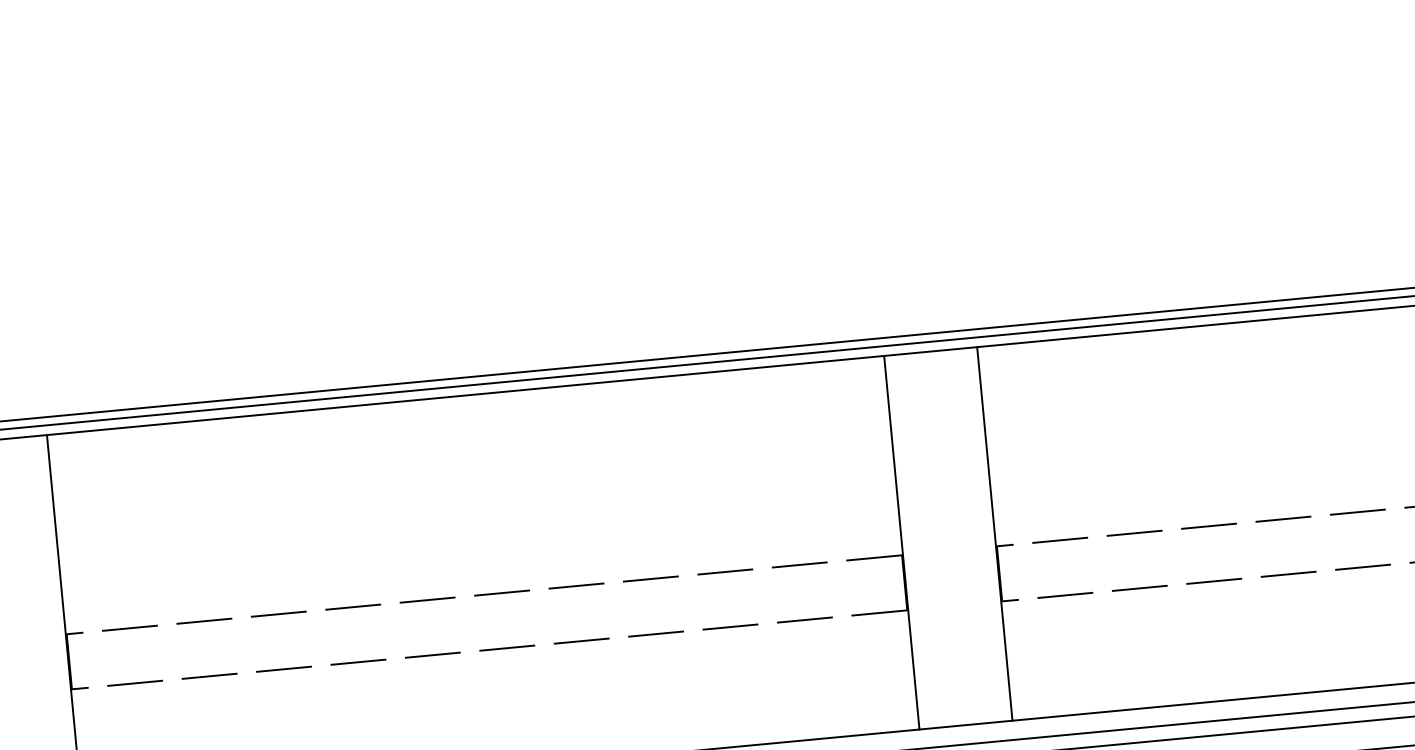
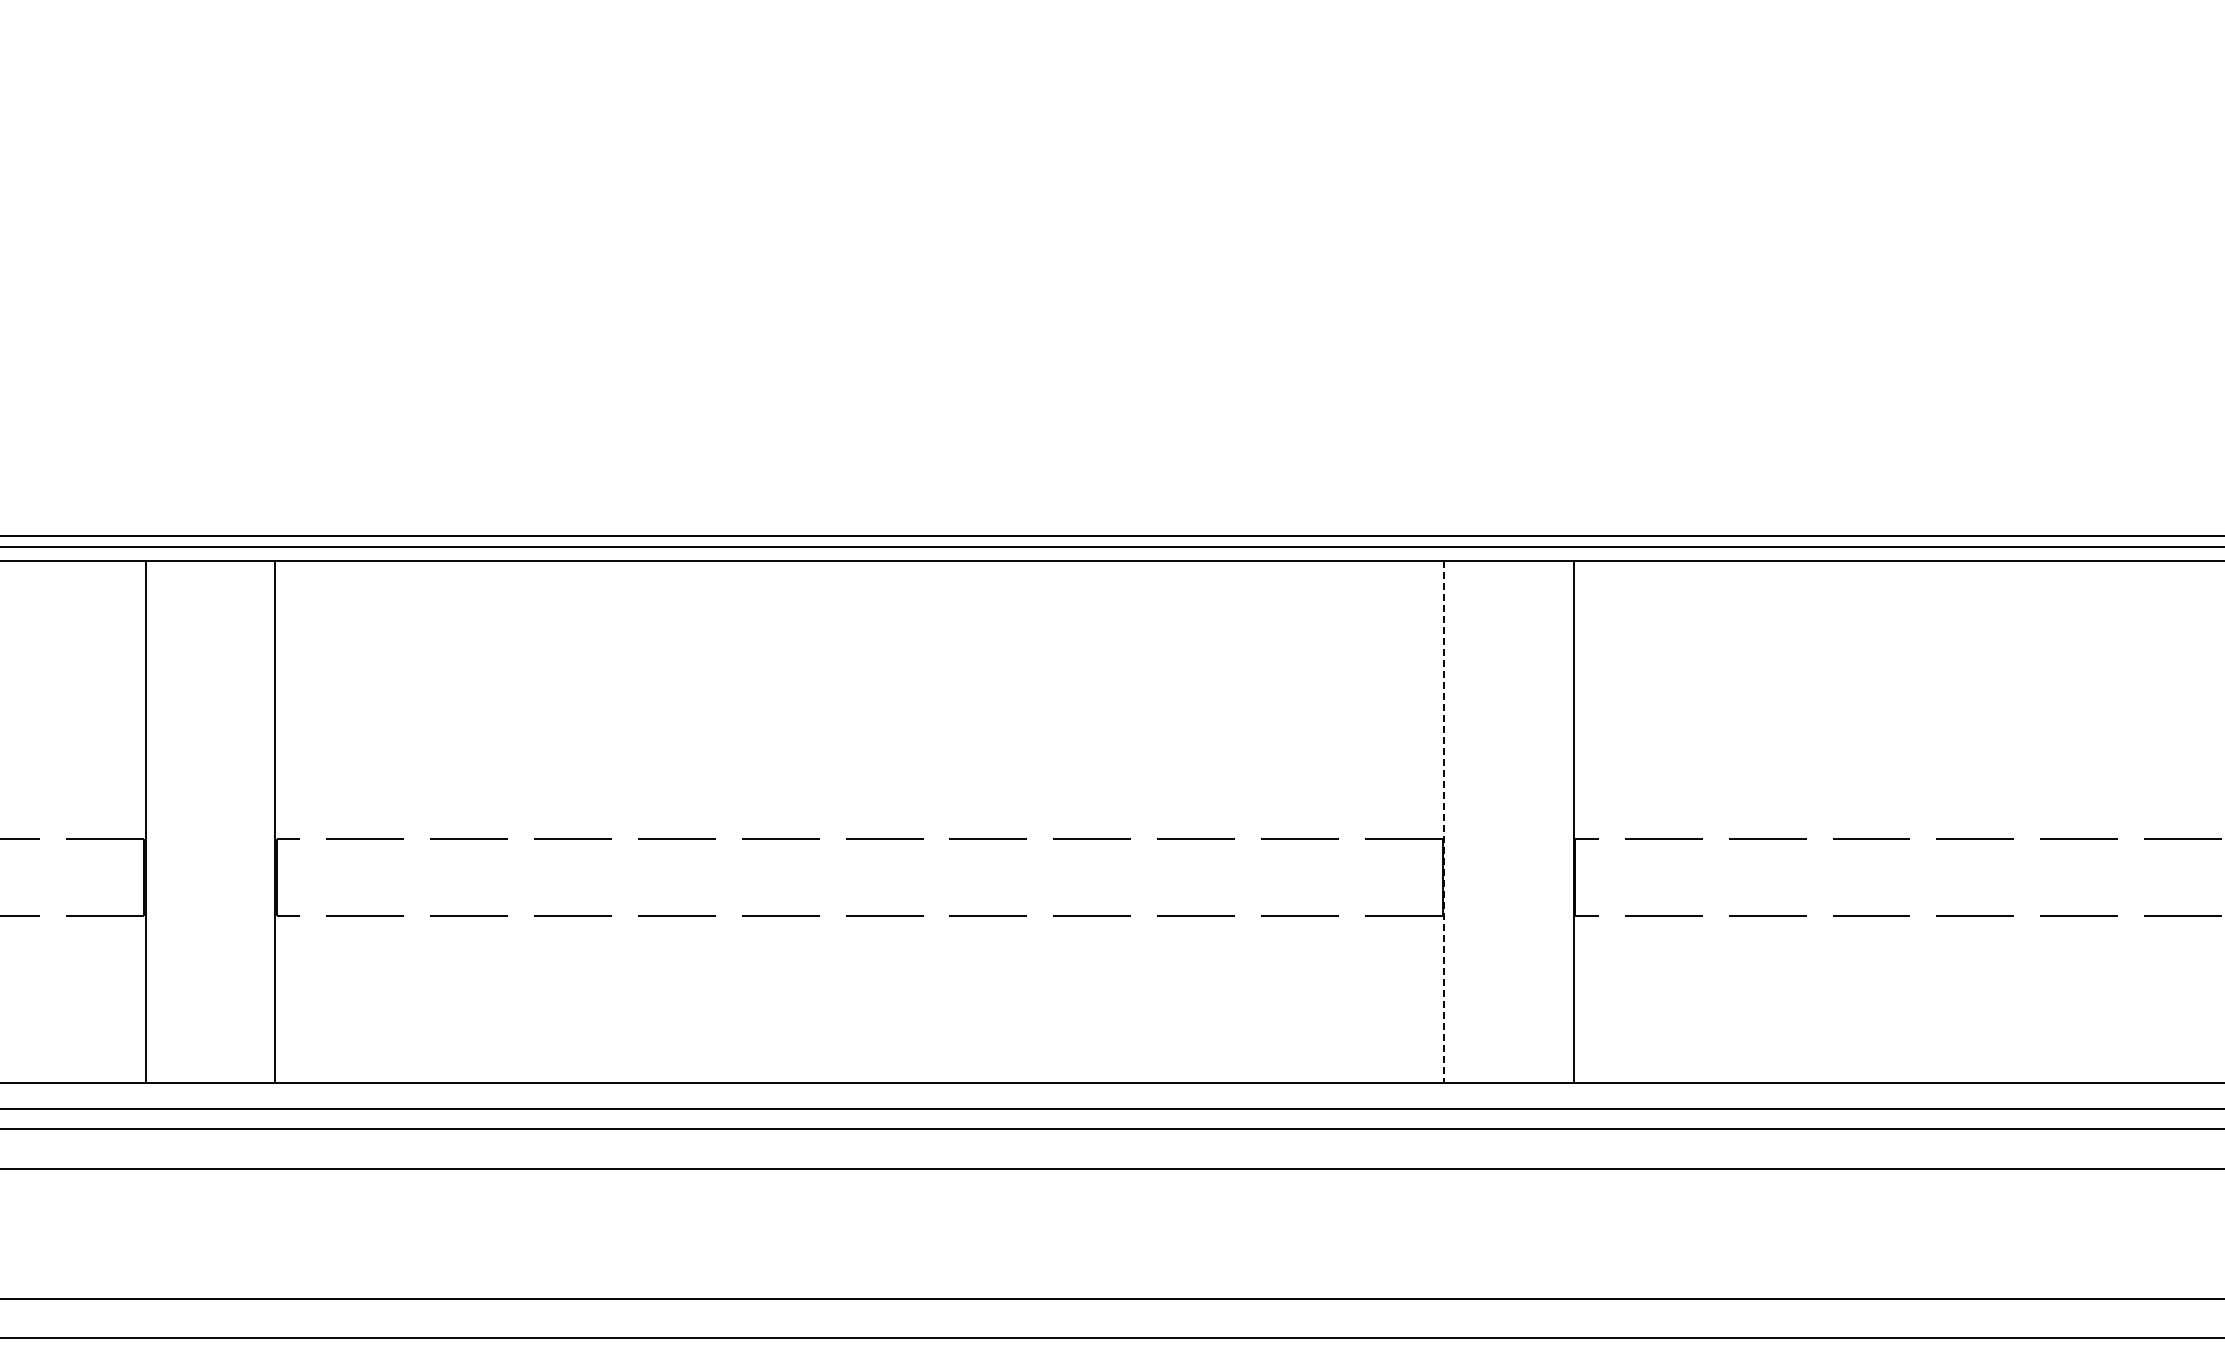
line: (901, 542) -> (1444, 821), solid -> dashed

